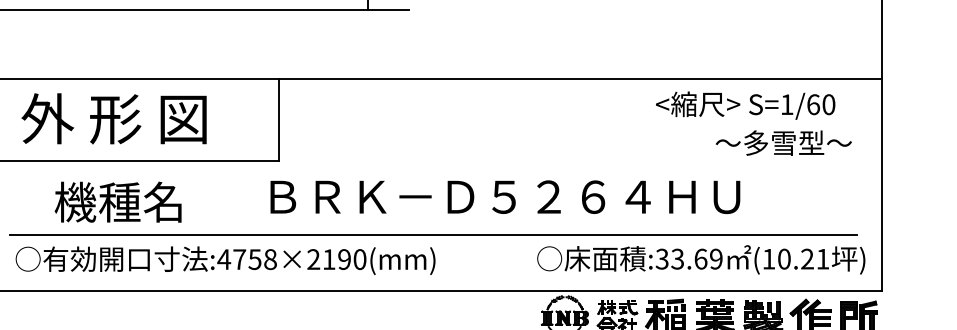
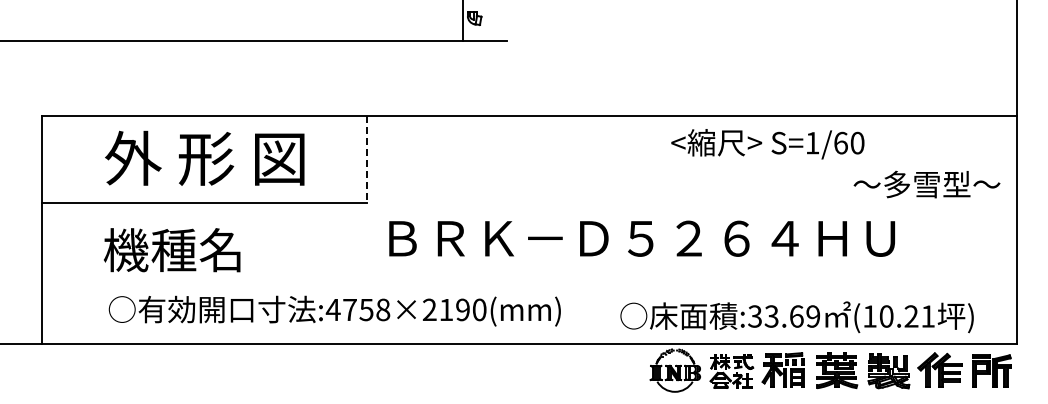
text: (745, 105) -> (767, 144), moved
text: (113, 118) -> (204, 157), moved
line: (279, 119) -> (367, 159), solid -> dashed
text: (783, 143) -> (926, 184), moved
text: (504, 196) -> (641, 238), moved
text: (118, 202) -> (172, 250), moved
line: (433, 235) -> (533, 283), removed
text: (225, 260) -> (334, 310), moved
text: (700, 260) -> (796, 317), moved

